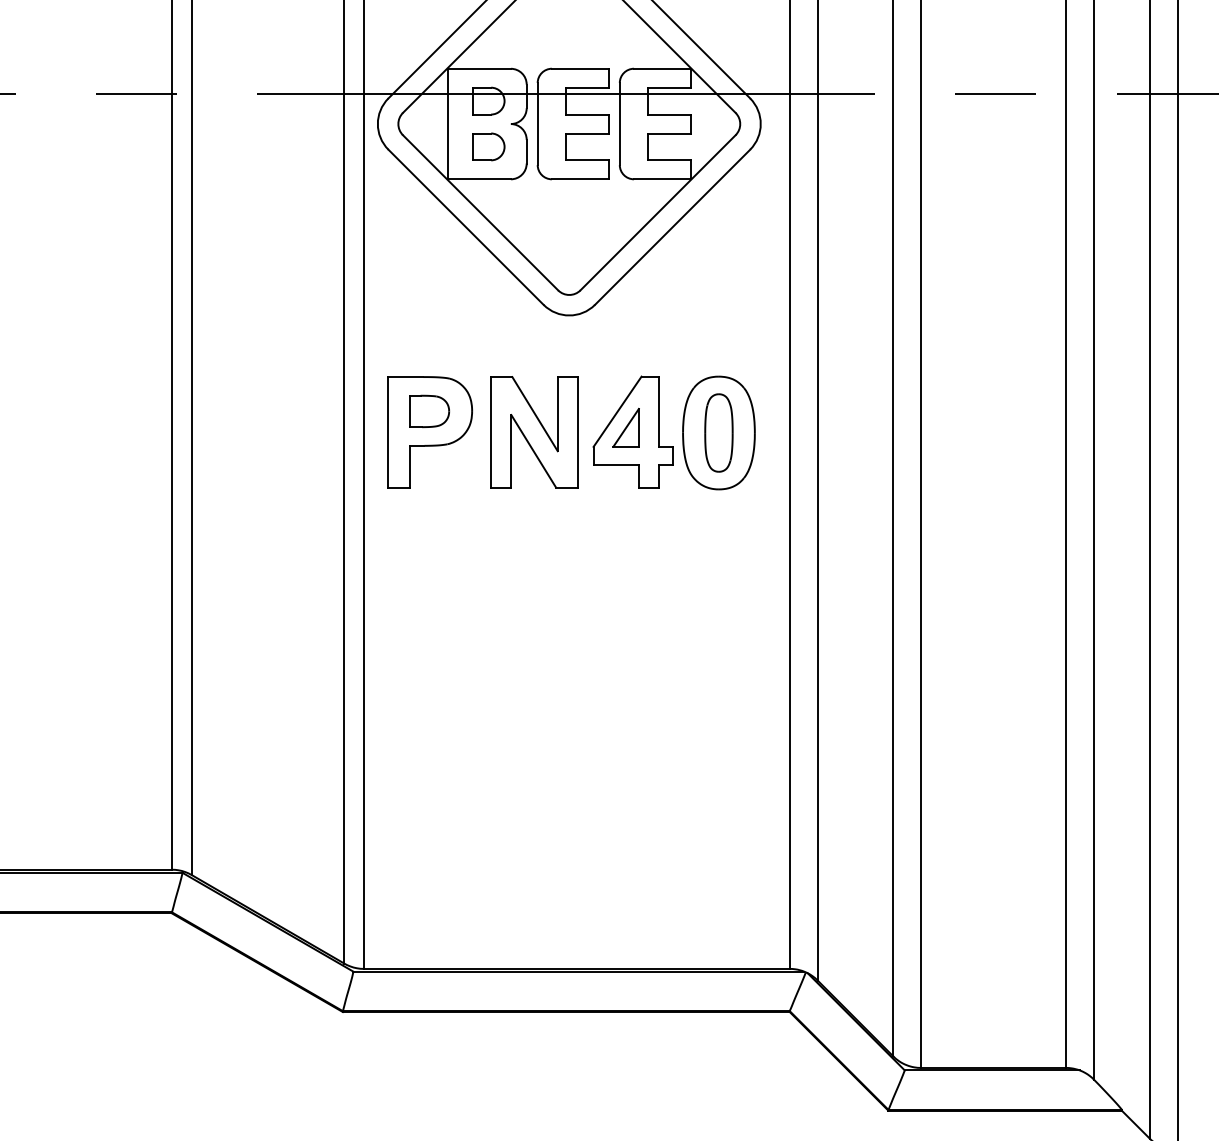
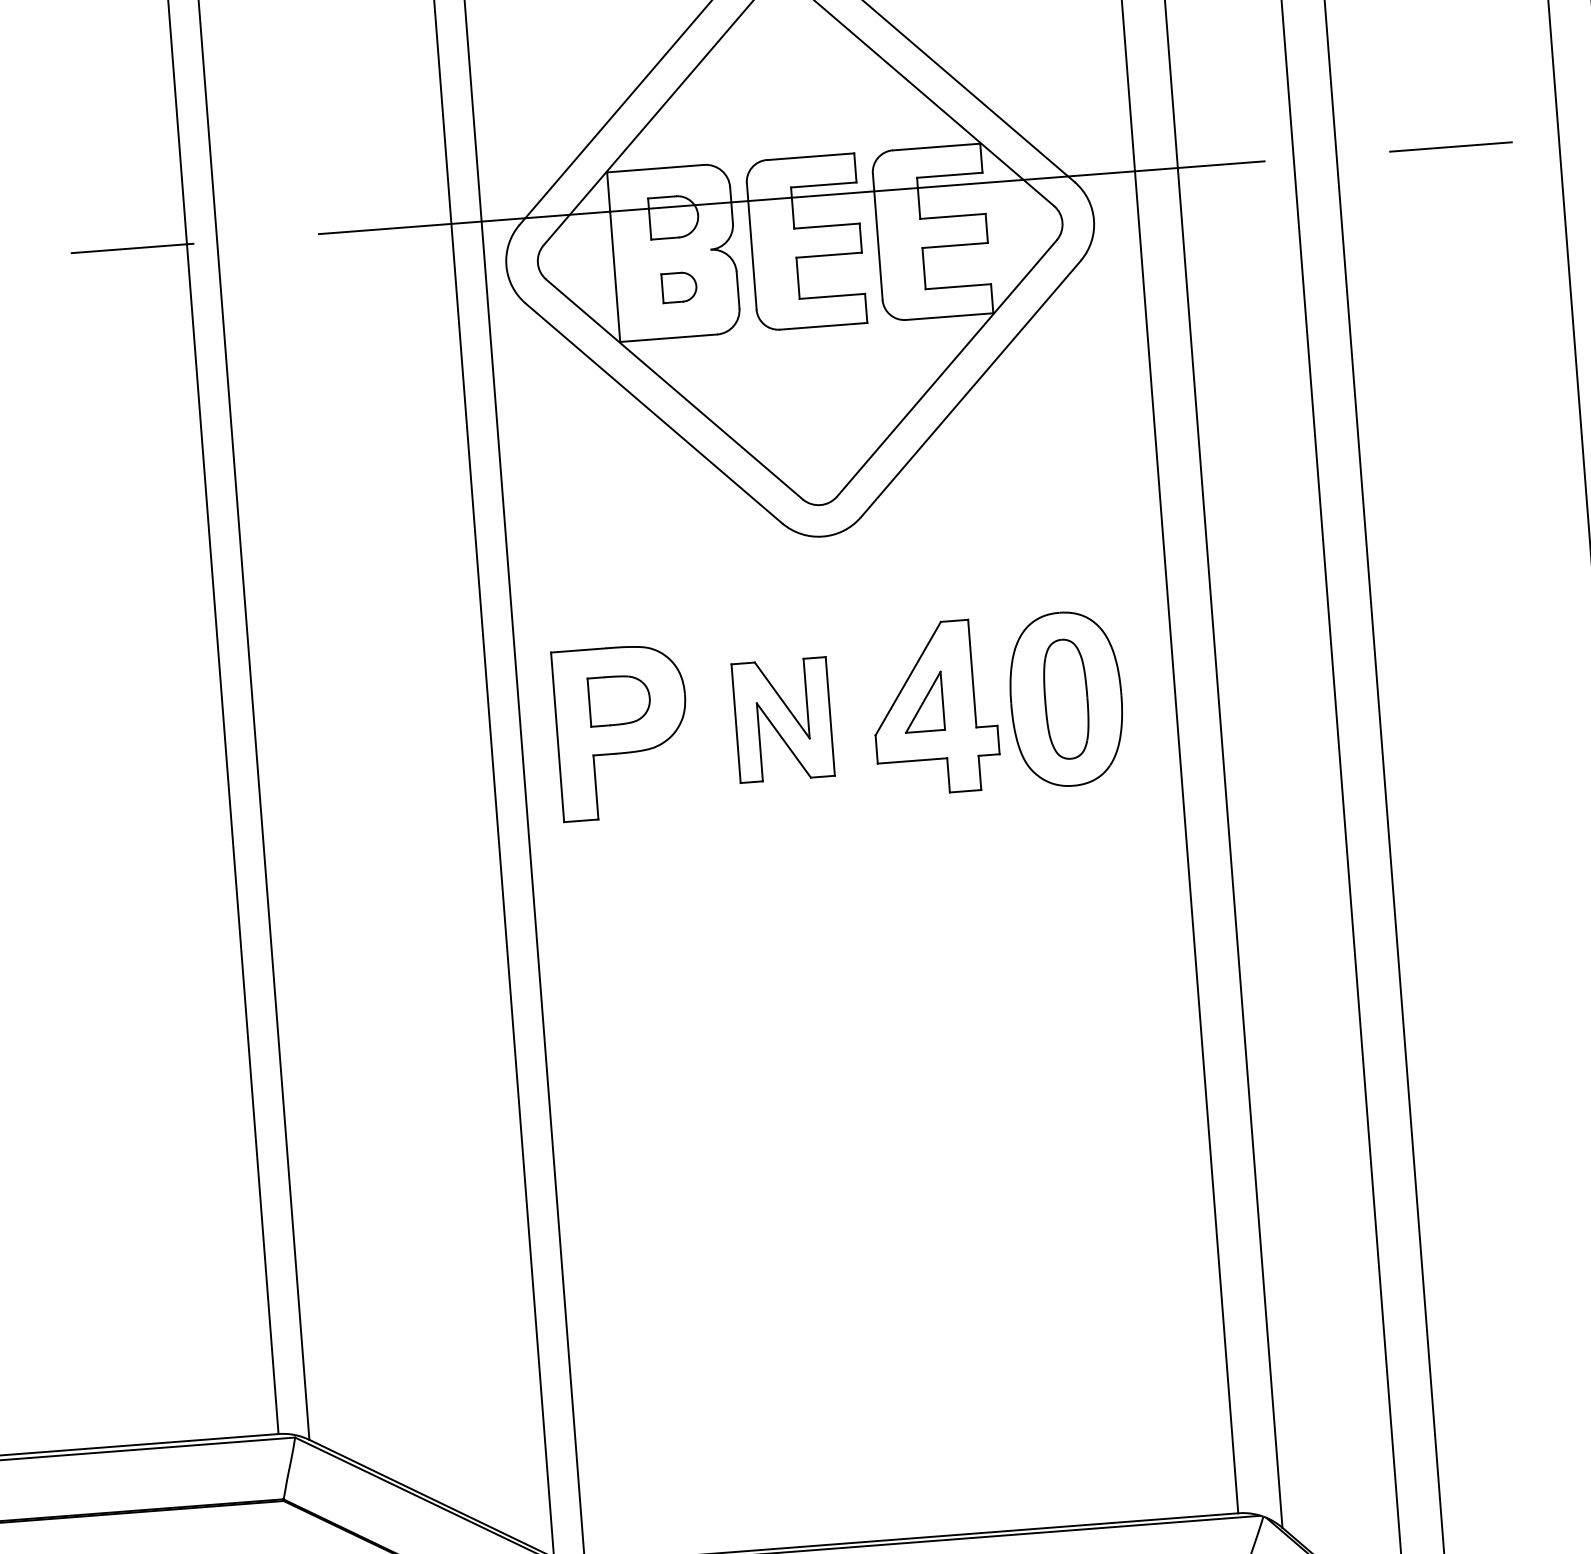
part: (488, 146) -> (678, 286), size x0.7
part: (534, 432) -> (783, 720), size x0.7

